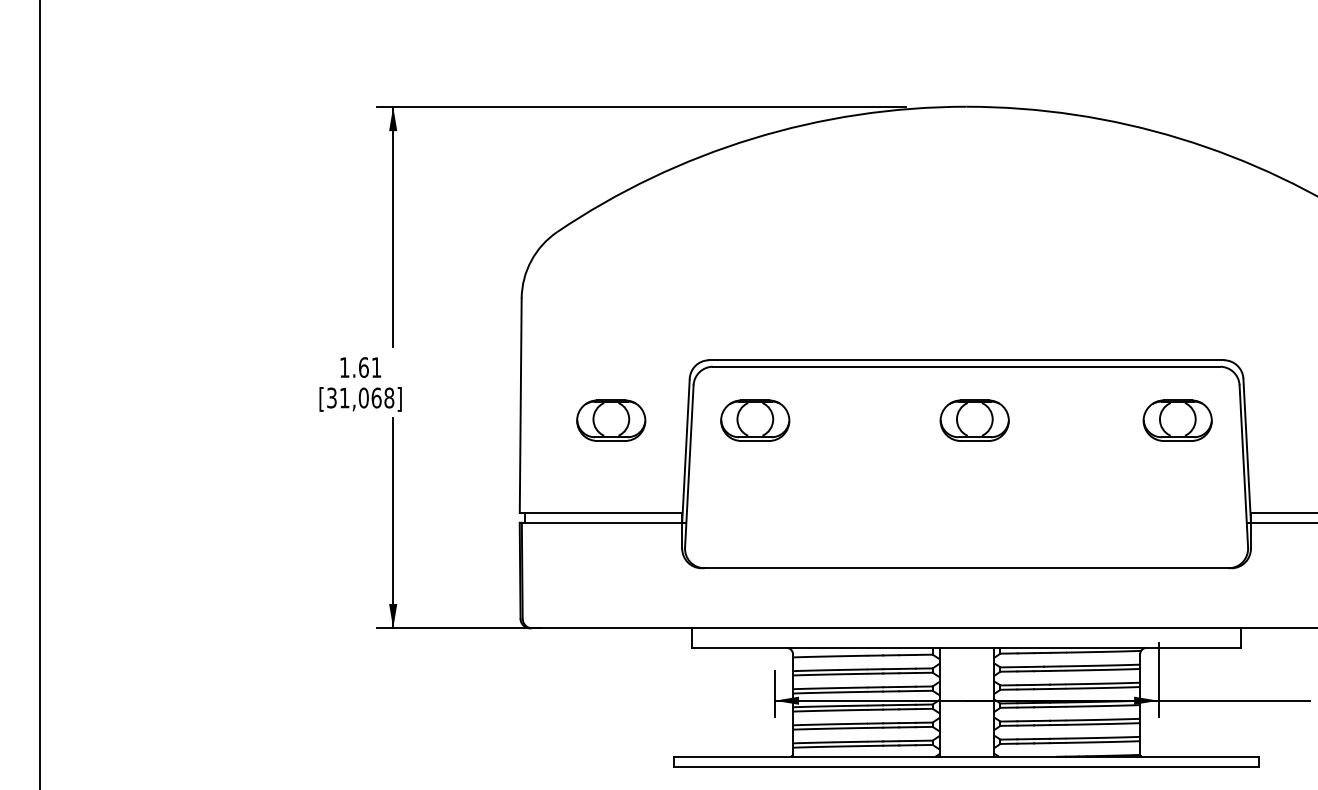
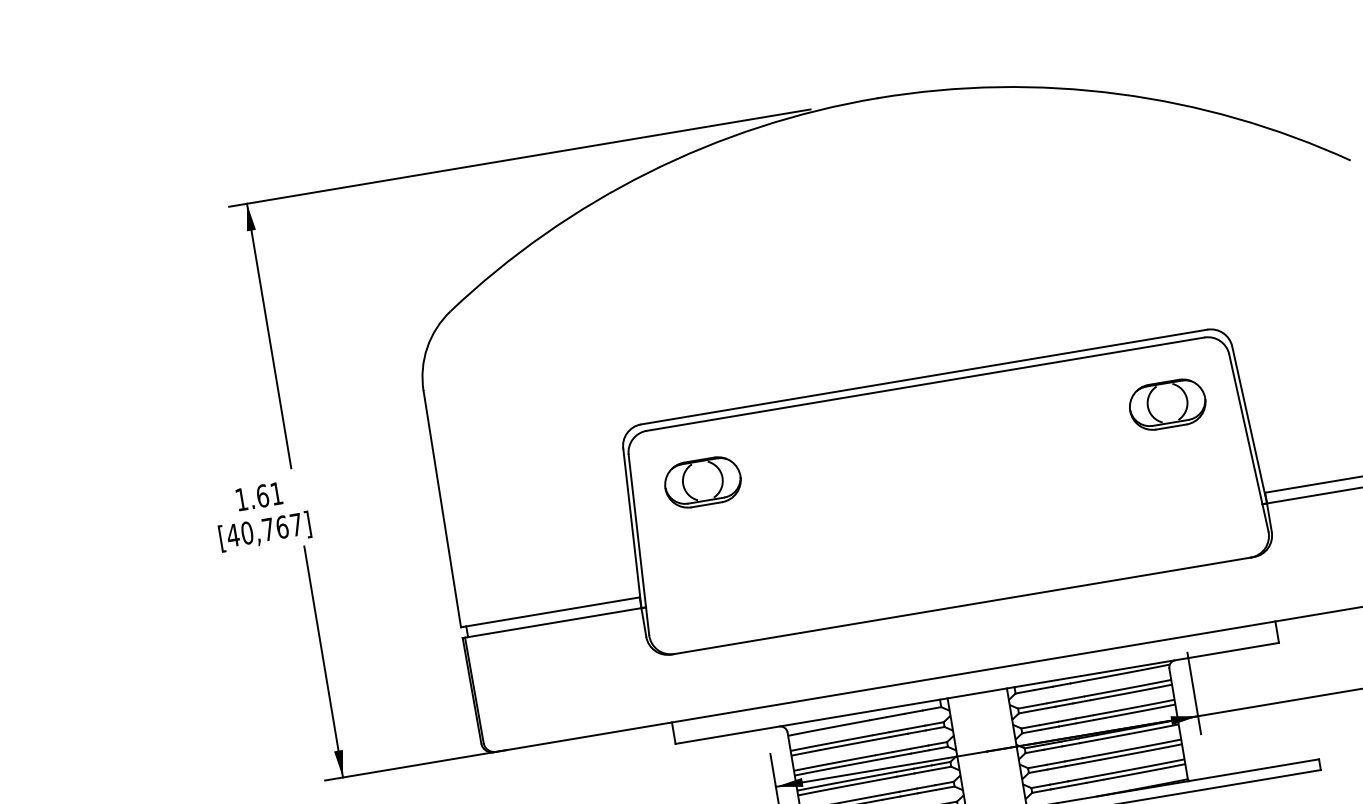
text: (360, 397) -> (264, 529), [31,068] -> [40,767]
part: (611, 420) -> (544, 508), removed
part: (974, 420) -> (944, 441), removed

